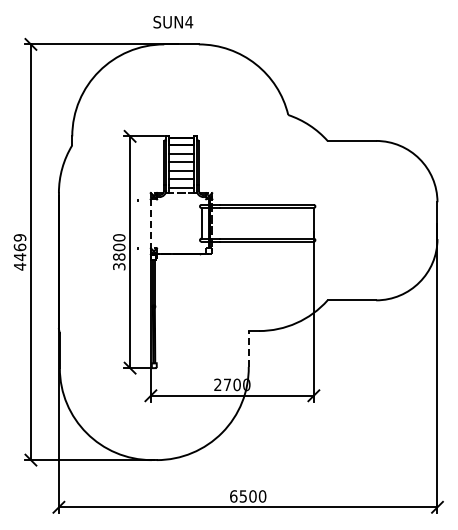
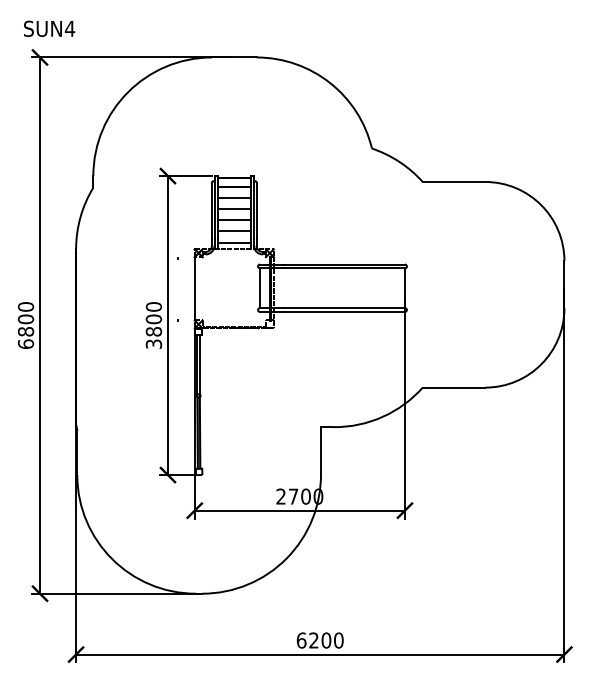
text: (173, 22) -> (49, 29), moved
line: (150, 223) -> (194, 288), dashed -> solid
text: (19, 252) -> (25, 325), 4469 -> 6800
line: (248, 348) -> (320, 449), dashed -> solid
text: (242, 496) -> (312, 640), 6500 -> 6200

